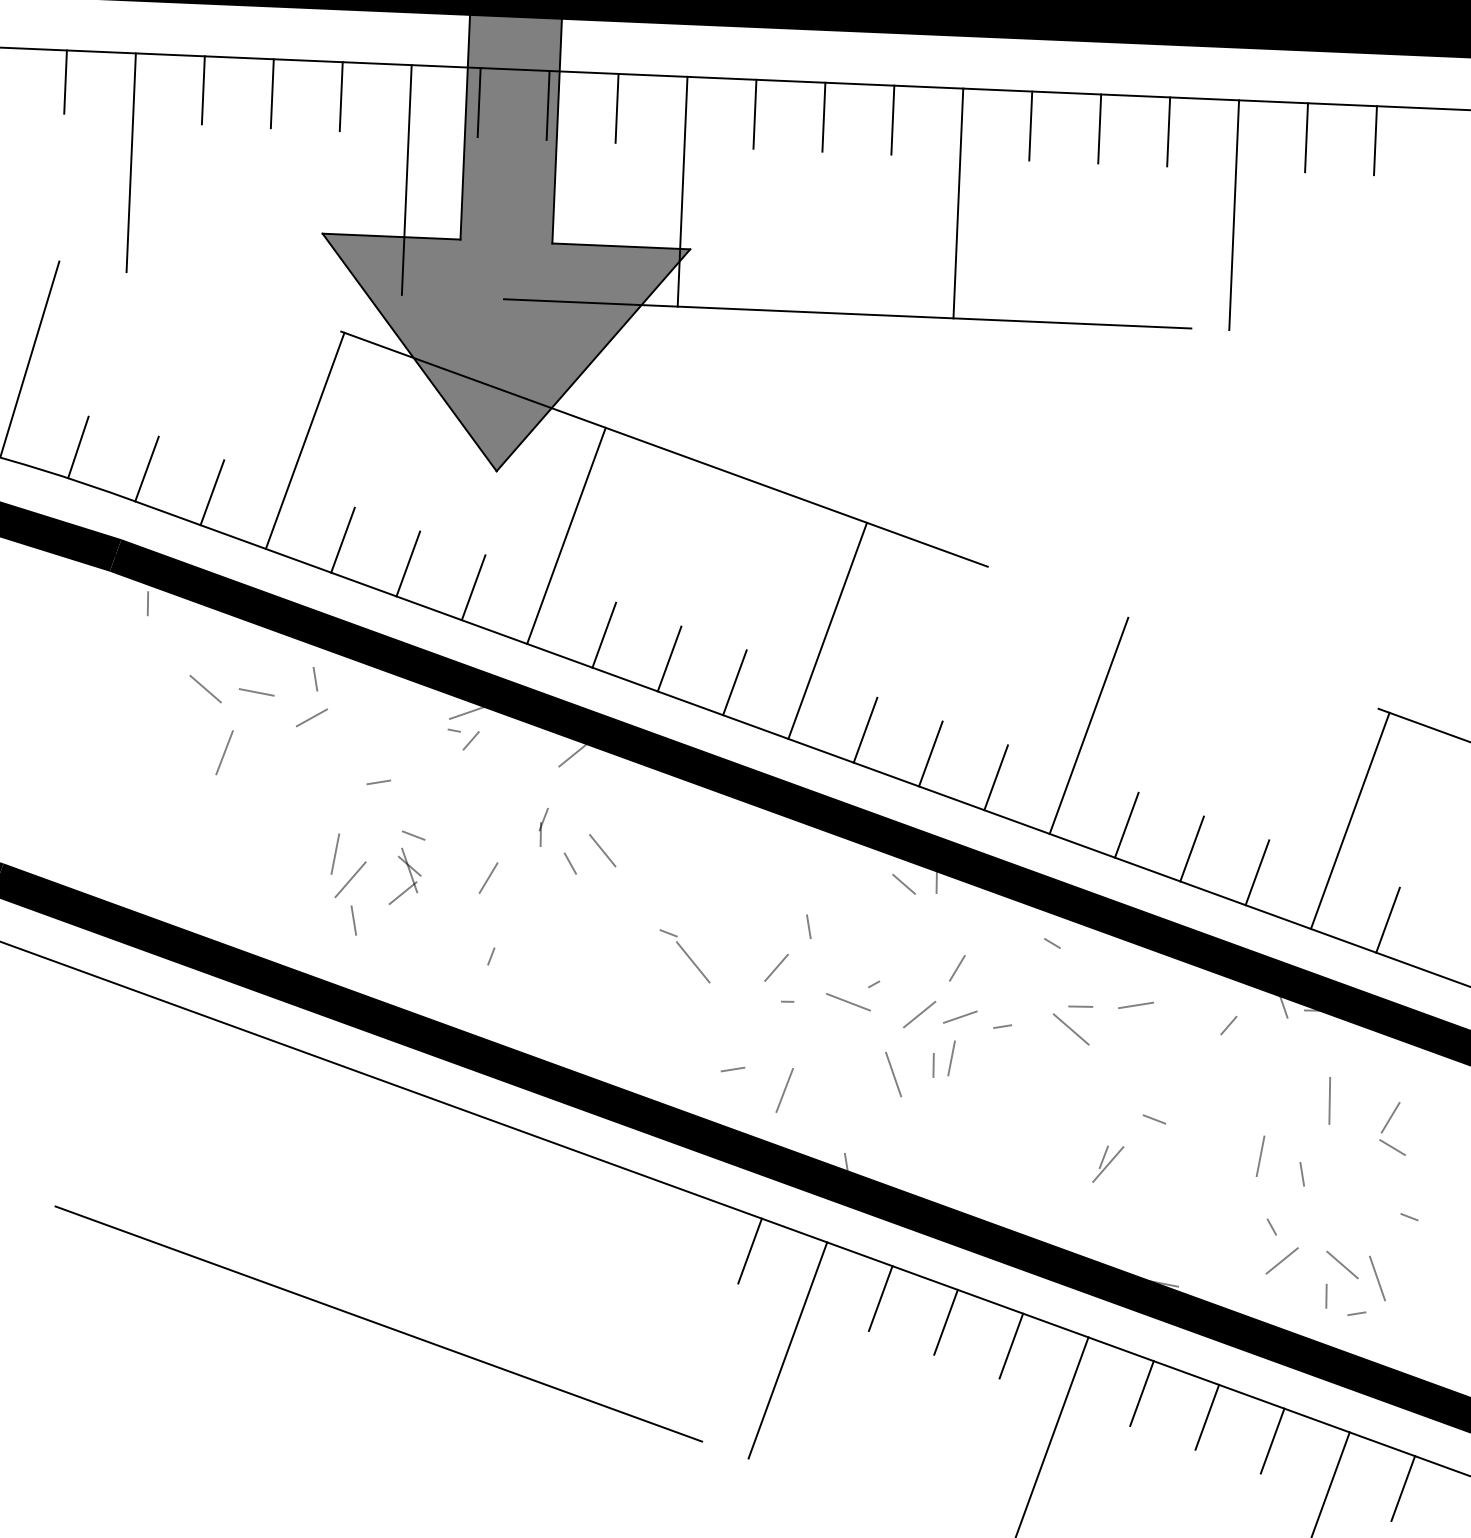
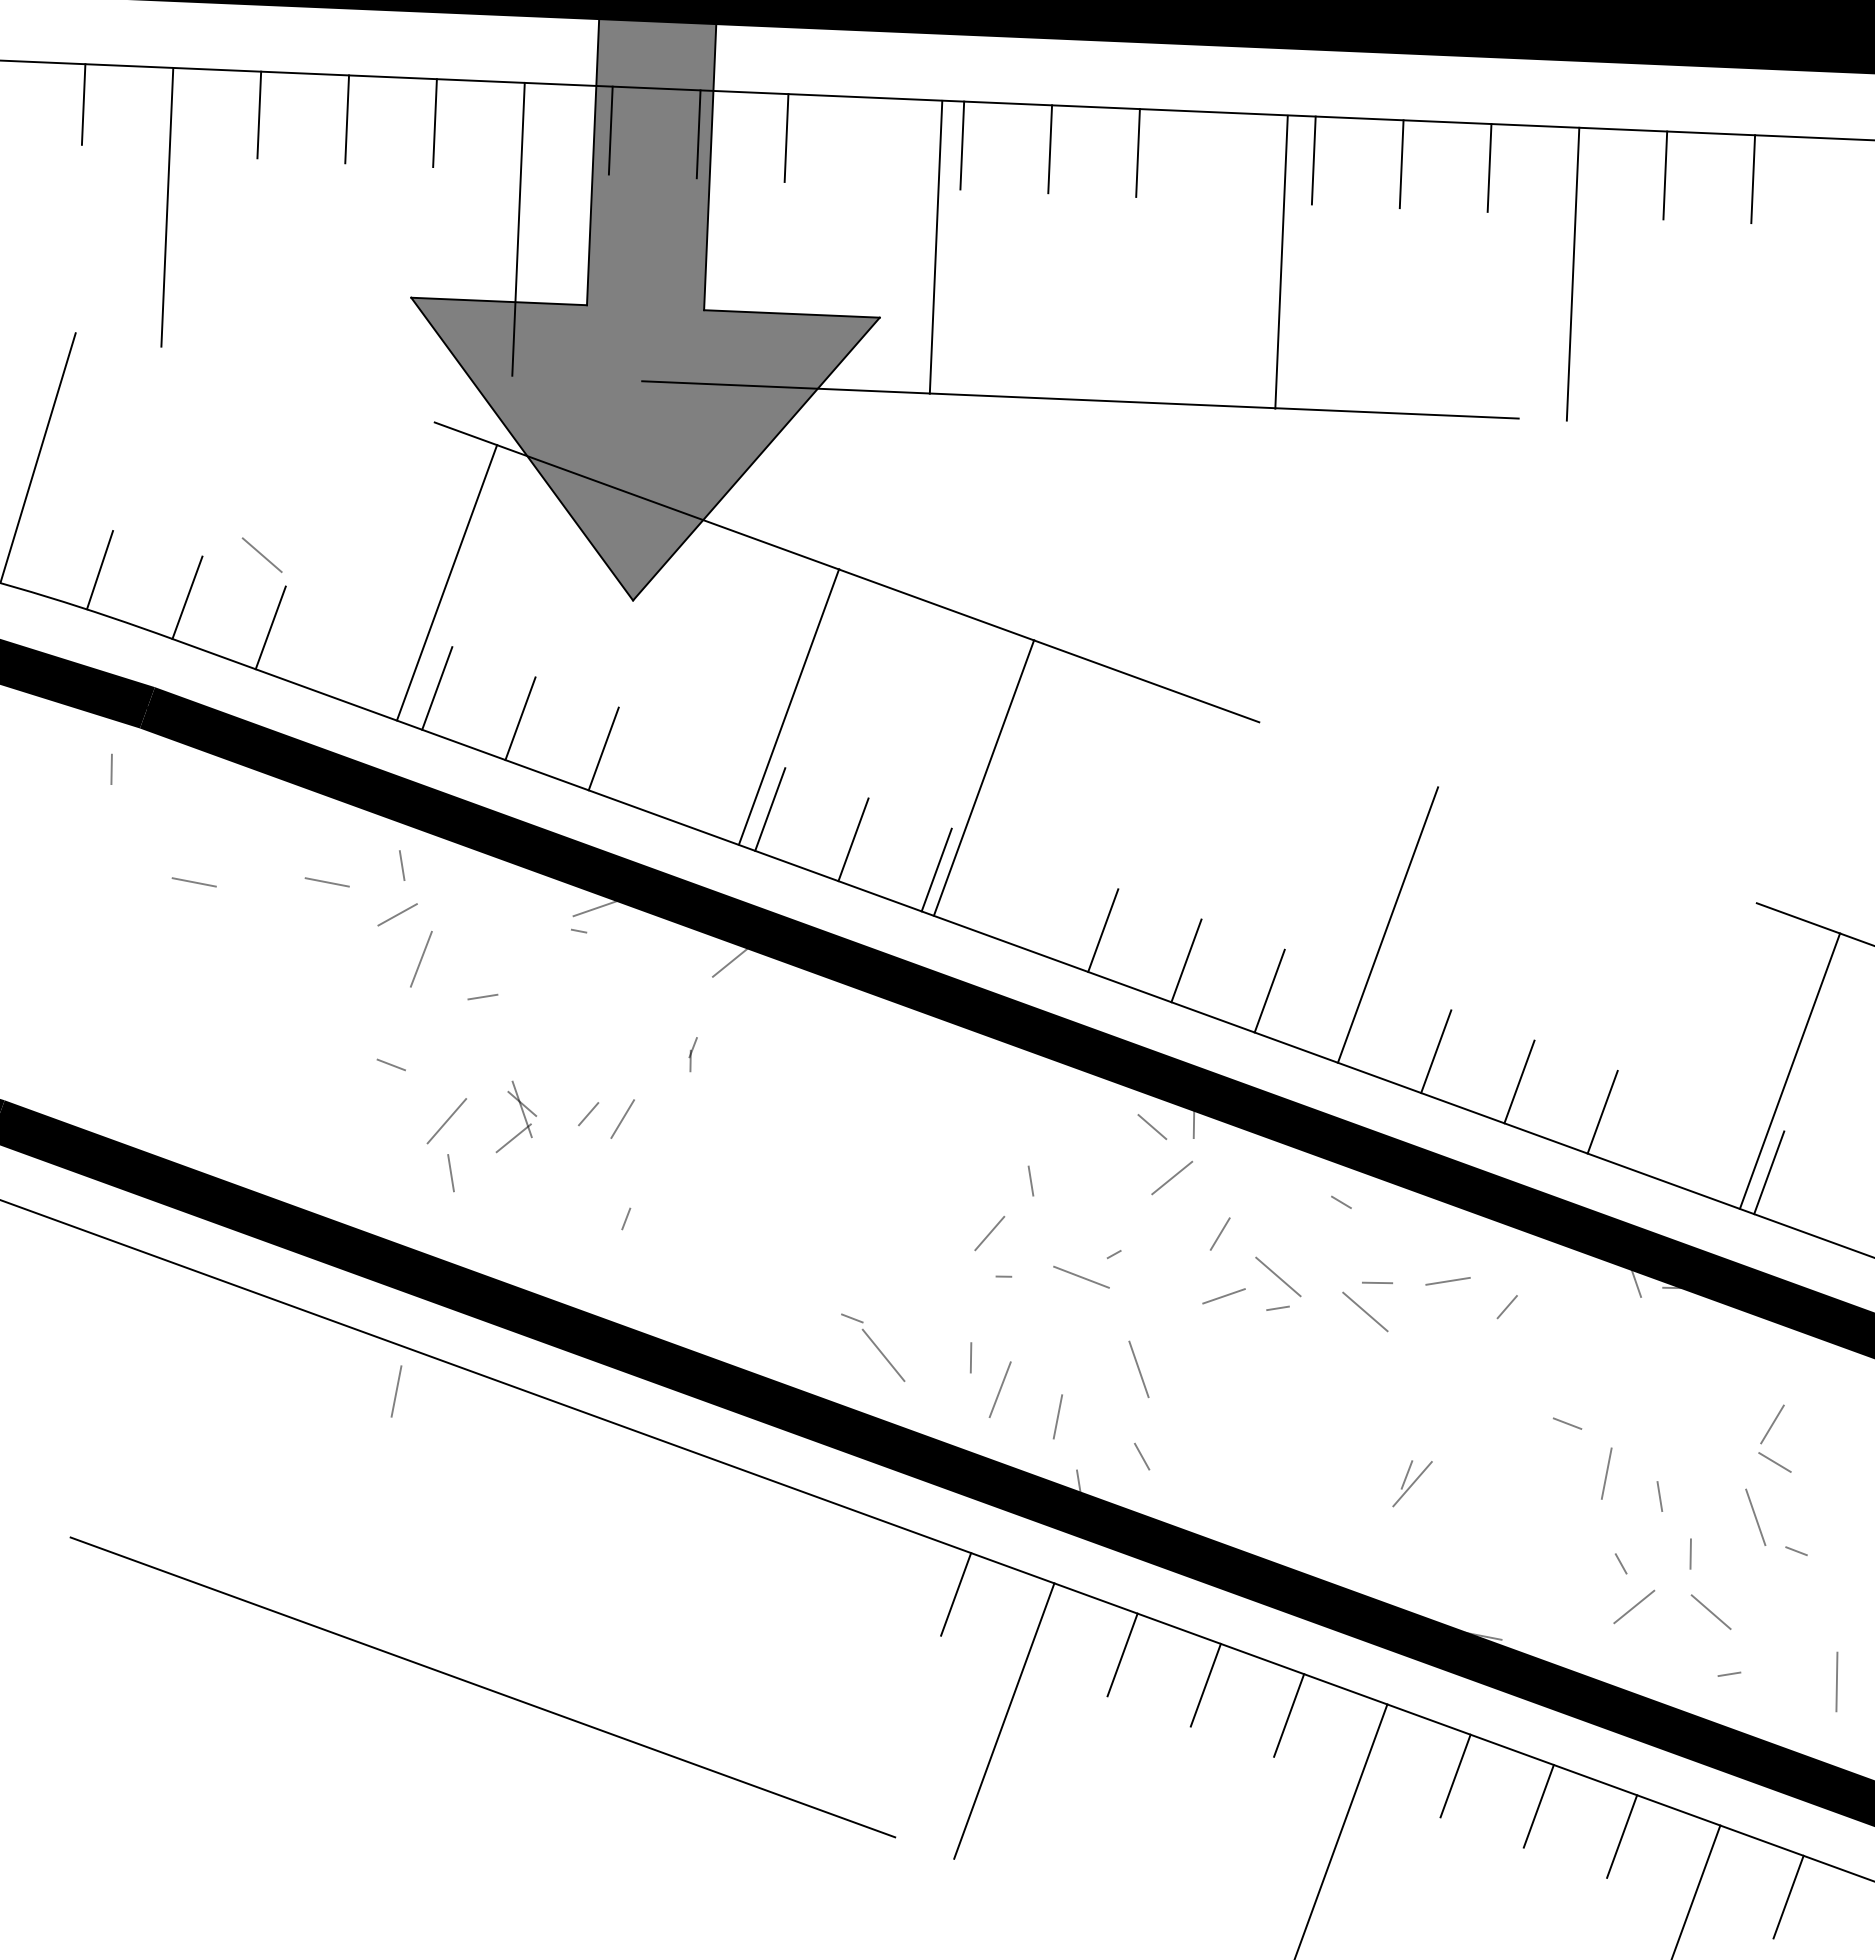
line: (682, 191) -> (935, 246), moved
line: (958, 202) -> (1281, 261), moved
line: (304, 440) -> (446, 582), moved
line: (566, 535) -> (788, 706), moved
line: (147, 603) -> (111, 769), moved
line: (827, 630) -> (983, 777), moved
line: (205, 688) -> (262, 554), moved
line: (151, 692) -> (193, 882), added
line: (471, 740) -> (588, 1113), moved
line: (224, 752) -> (421, 959), moved
line: (1349, 820) -> (1789, 1070), moved
part: (544, 827) -> (693, 1054), size x0.7
line: (413, 835) -> (390, 1064), moved
line: (602, 850) -> (768, 1084), removed
line: (335, 854) -> (396, 1391), moved
line: (570, 863) -> (1142, 1456), moved
part: (685, 956) -> (873, 1347), moved
line: (1003, 1001) -> (1278, 1276), added
line: (919, 1014) -> (1171, 1178), moved
line: (1228, 1025) -> (1506, 1306), moved
line: (951, 1058) -> (1057, 1416), moved
line: (934, 1065) -> (971, 1357), moved
line: (732, 1069) -> (933, 1362), removed
line: (1329, 1100) -> (1836, 1681), moved
line: (1154, 1119) -> (1567, 1423), moved
line: (1377, 1277) -> (1755, 1516), moved
line: (1326, 1295) -> (1690, 1553), moved

